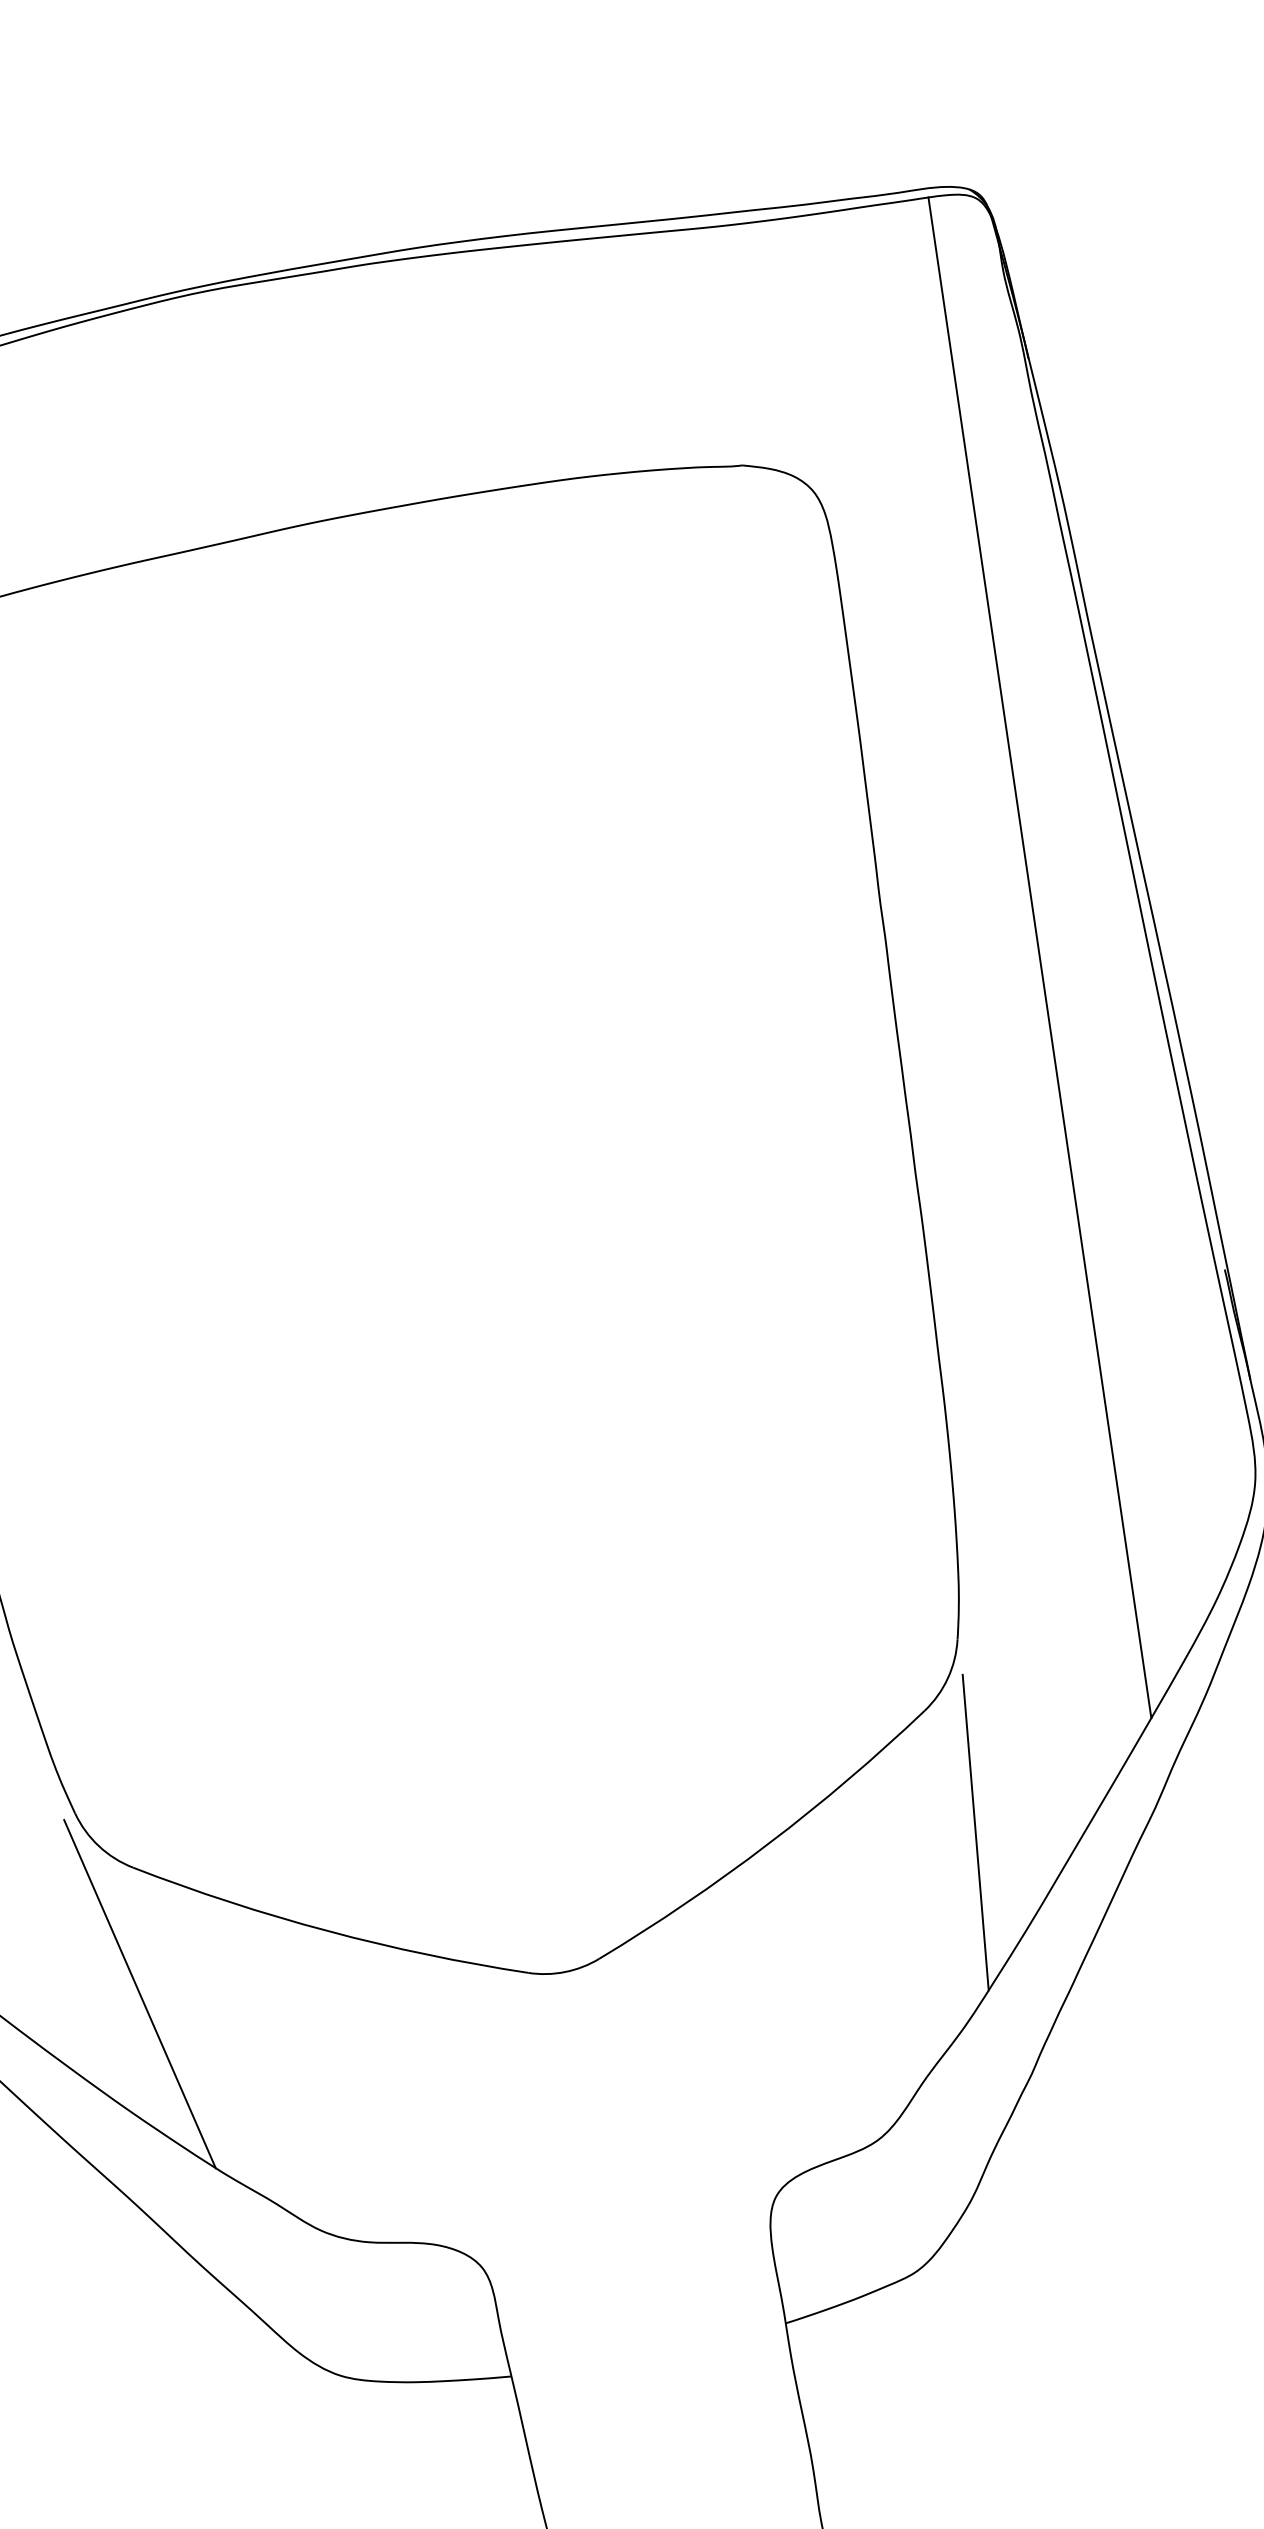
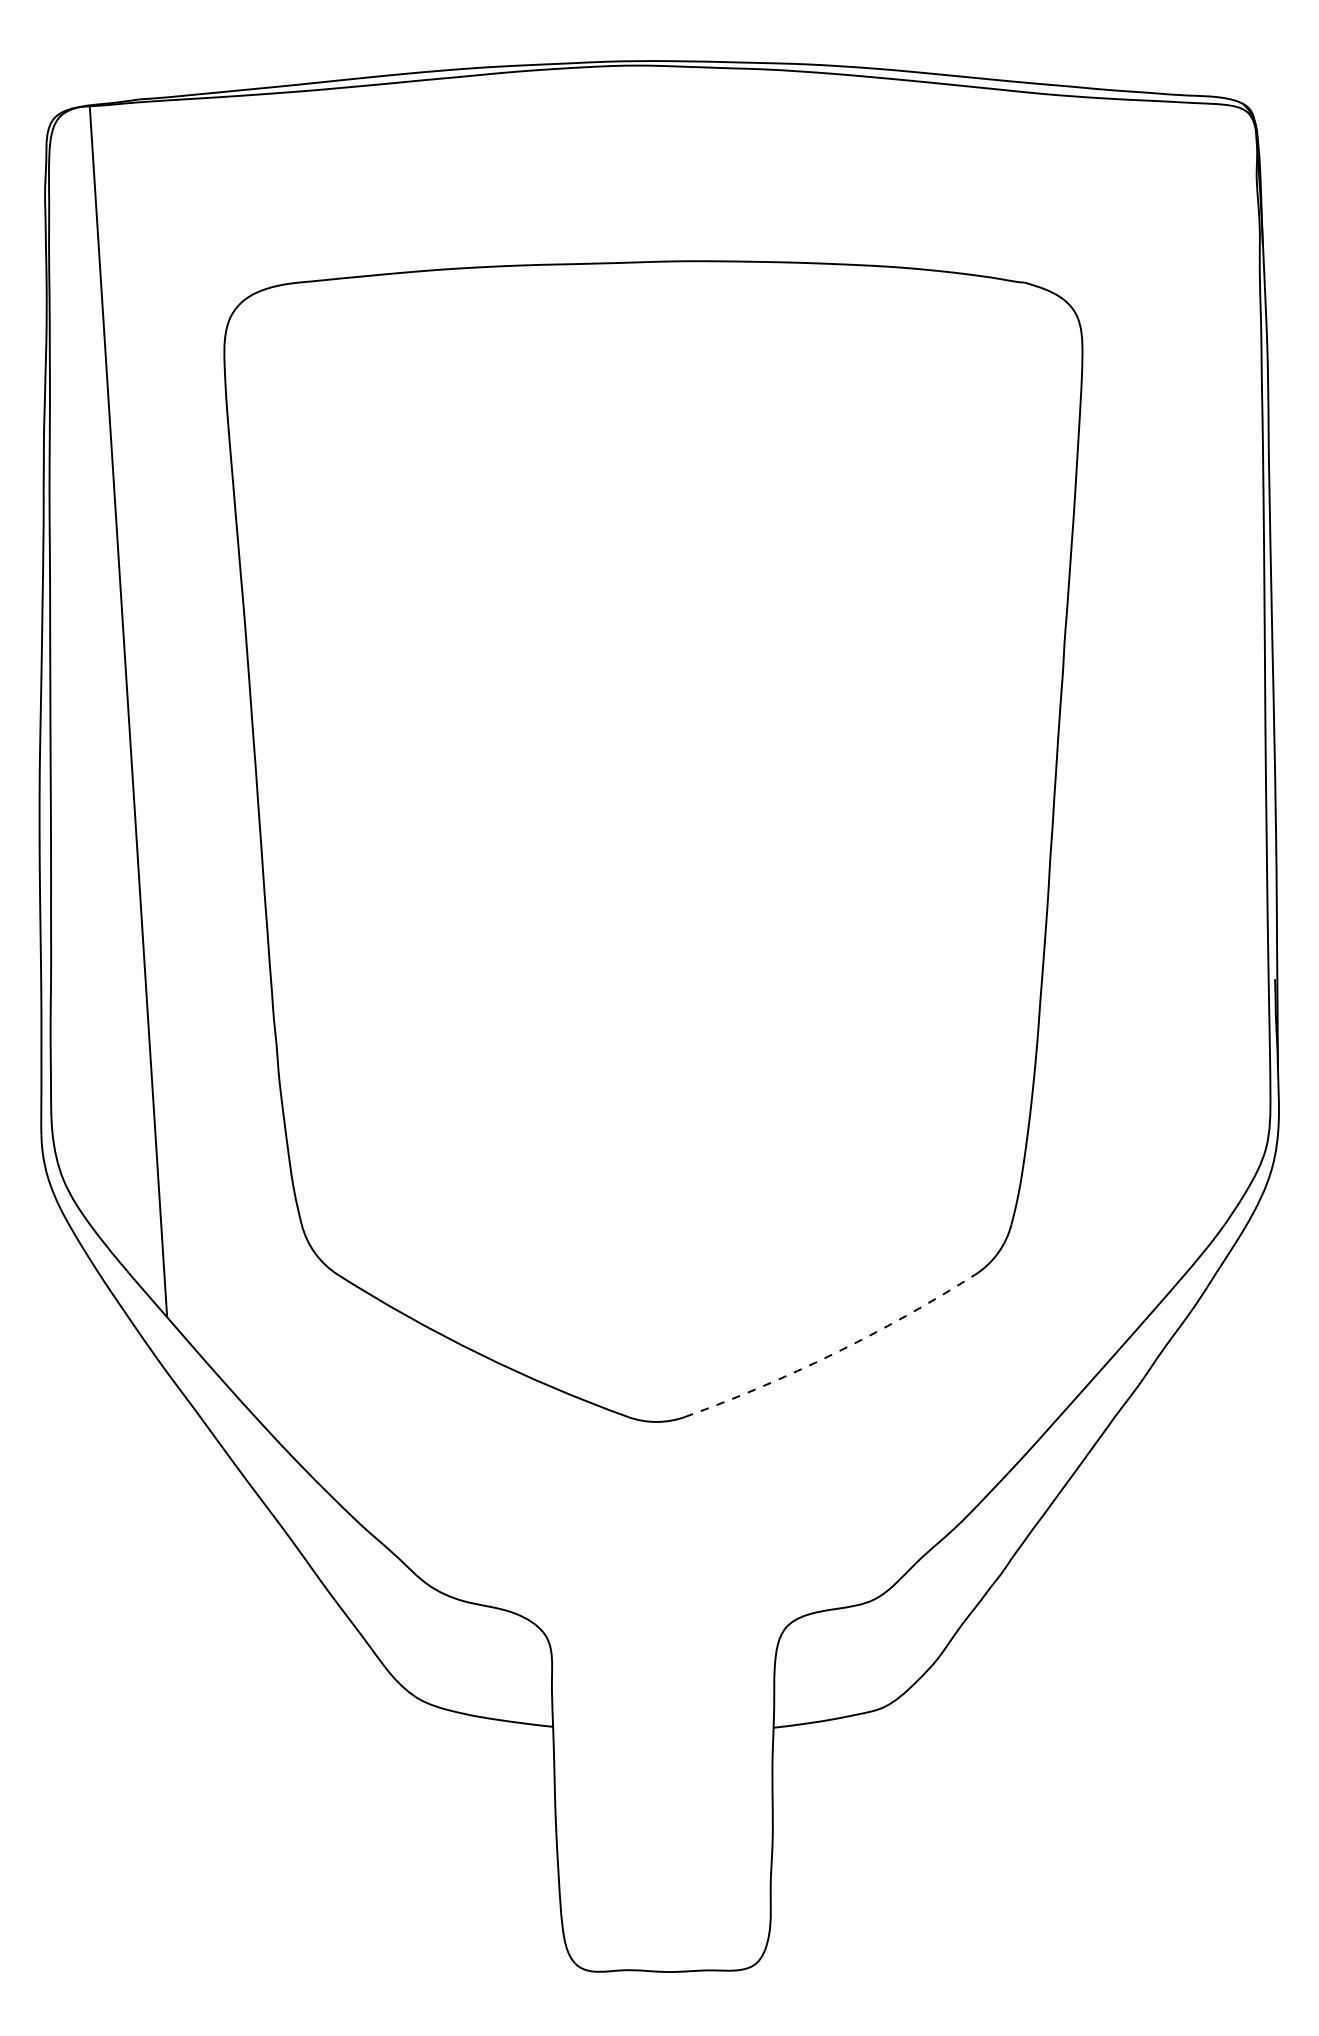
line: (1039, 957) -> (1179, 709), removed
line: (975, 1832) -> (995, 1376), removed
arc: (768, 1843) -> (833, 1353), solid -> dashed
line: (140, 1993) -> (324, 1373), removed

